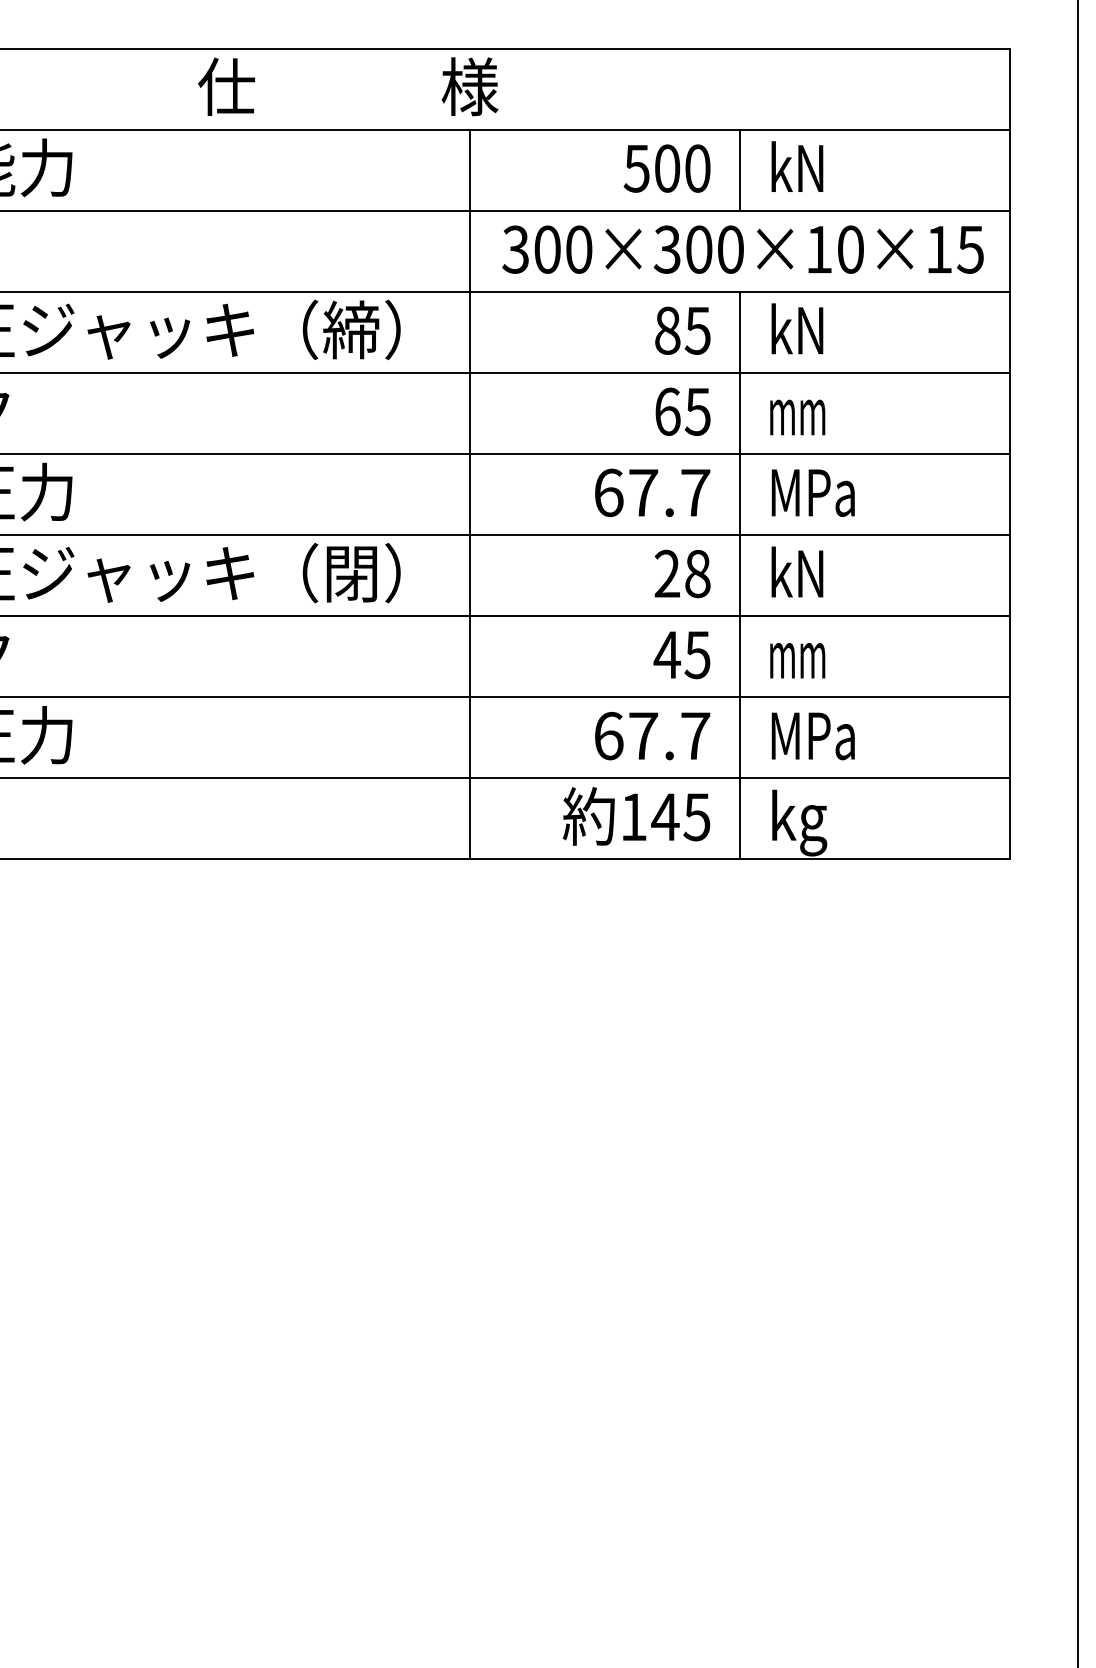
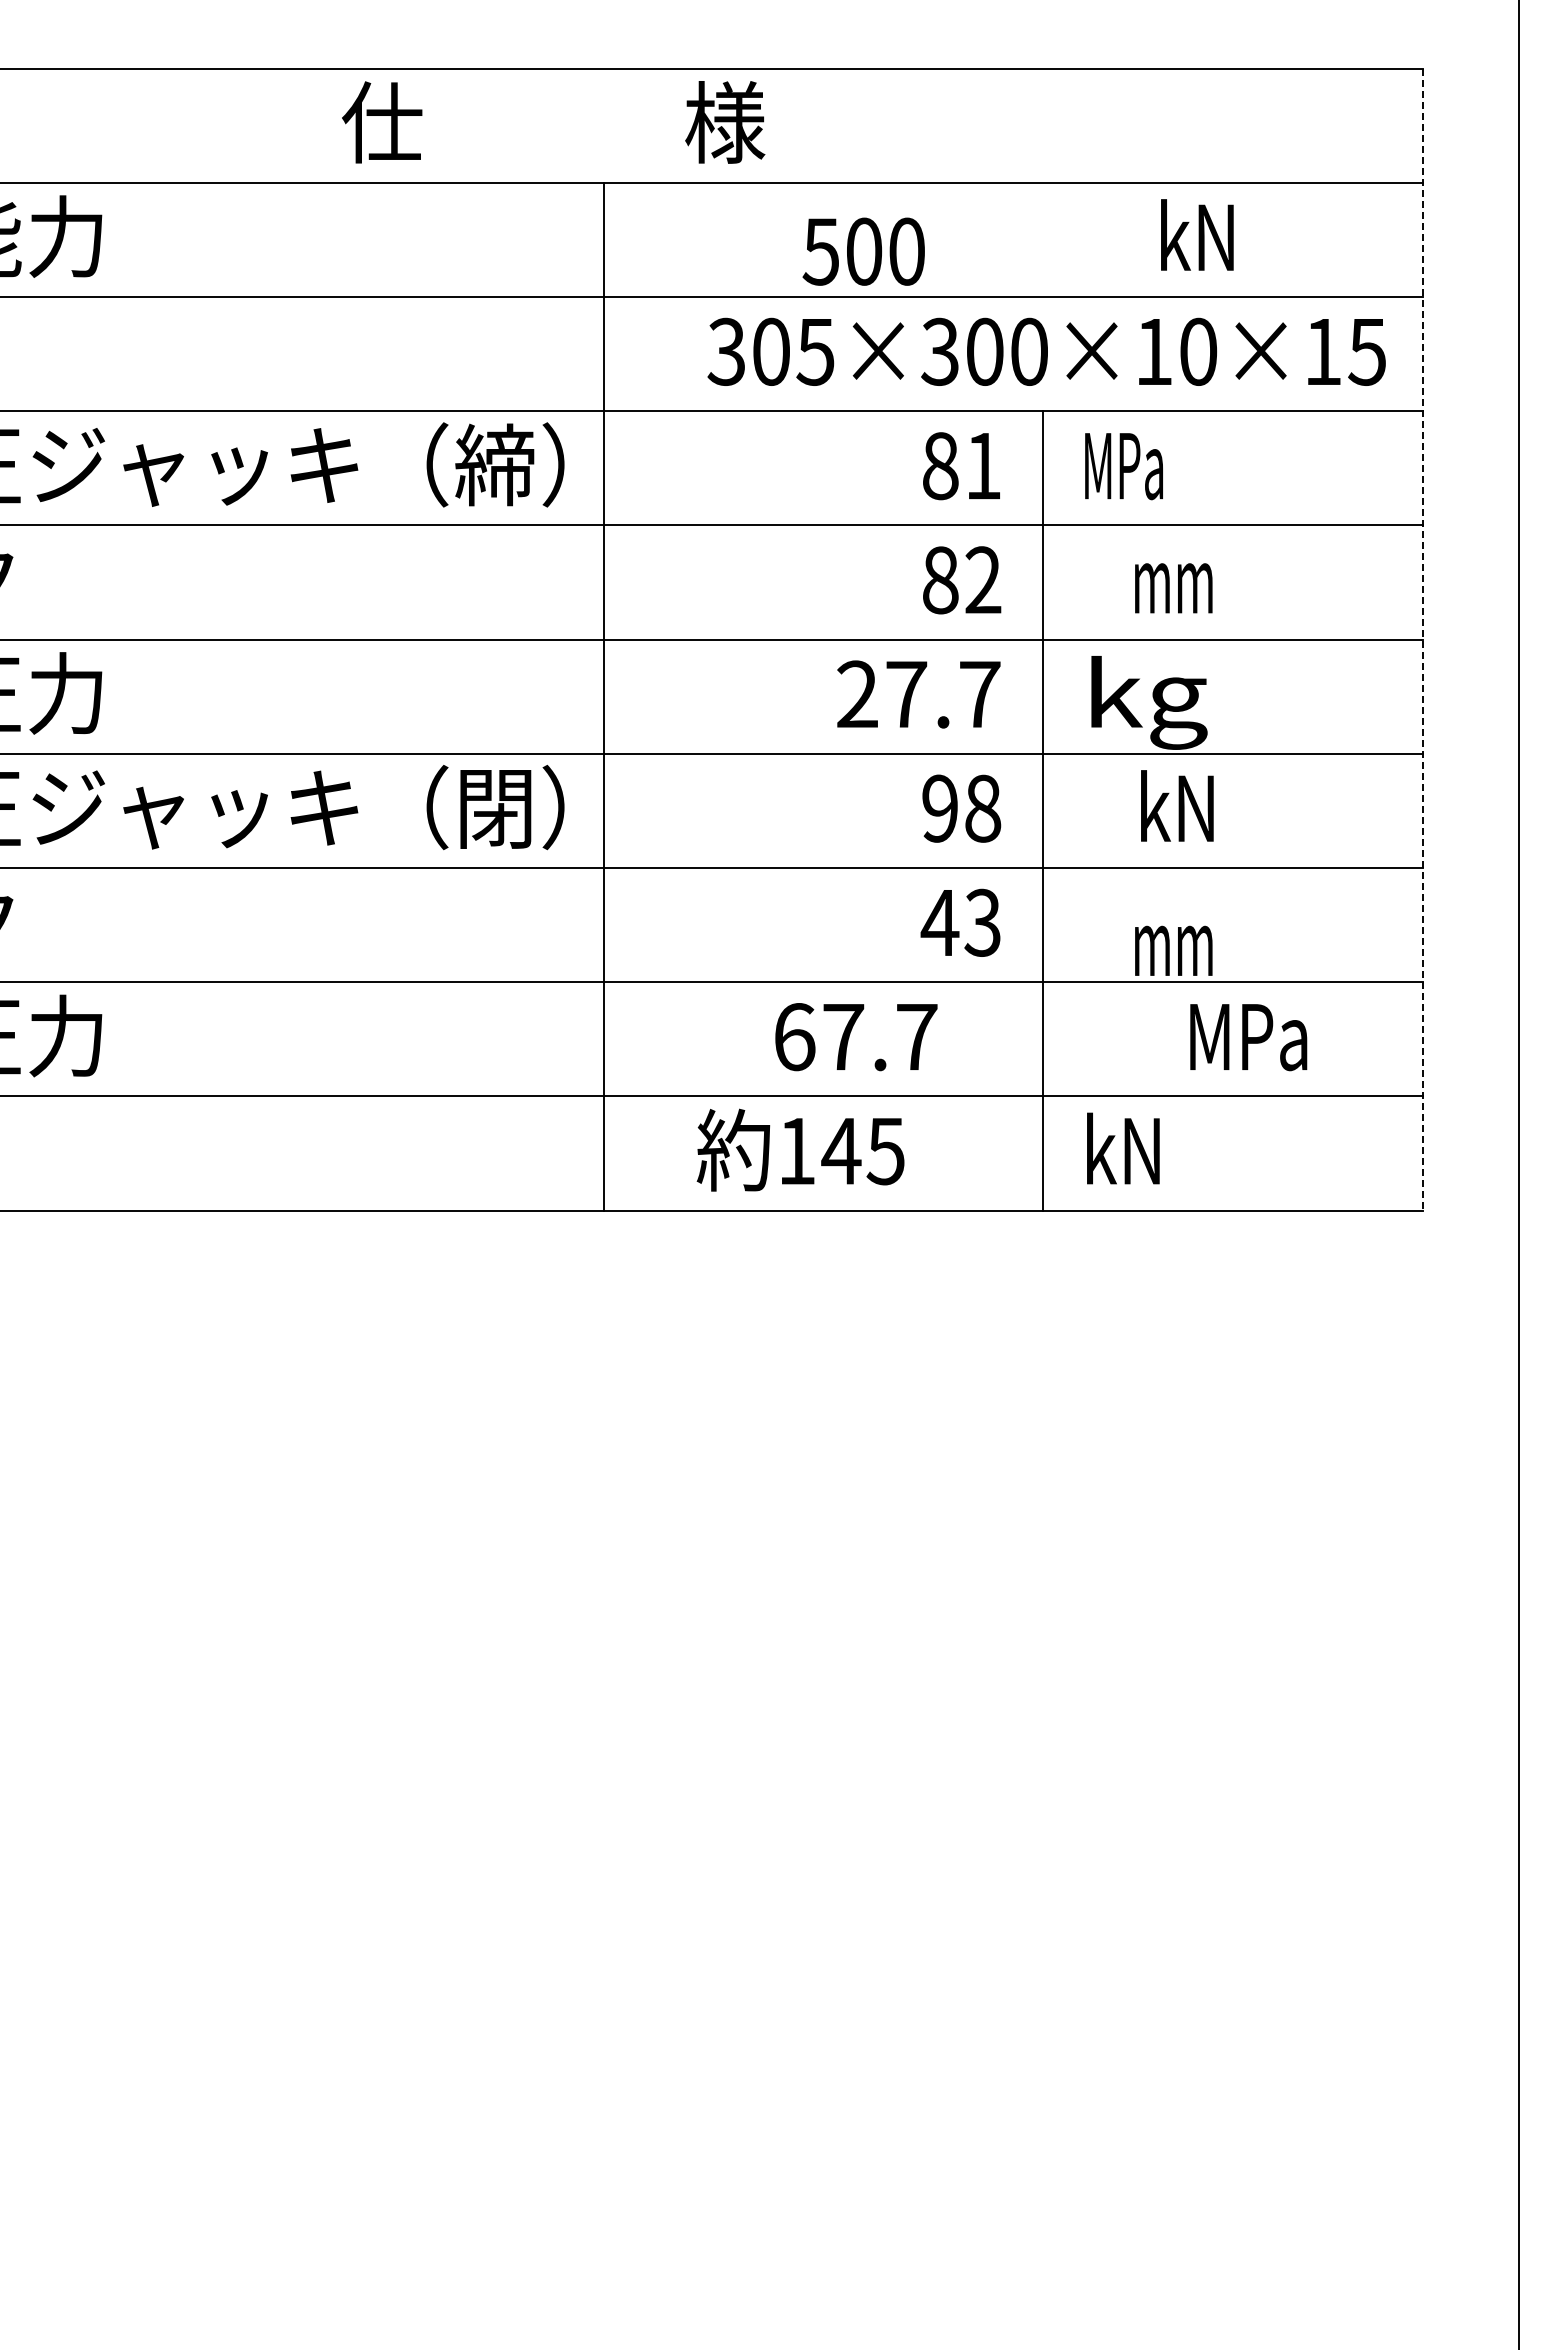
text: (348, 86) -> (553, 122), moved
text: (797, 166) -> (1197, 234), moved
text: (666, 168) -> (863, 251), moved
line: (740, 169) -> (1042, 239), removed
text: (578, 249) -> (815, 351), 300×300×10×15 -> 305×300×10×15
text: (797, 328) -> (1123, 463), kN -> MPa
text: (697, 331) -> (982, 466), 85 -> 81
text: (683, 411) -> (962, 580), 65 -> 82
text: (797, 417) -> (1173, 588), moved
line: (1010, 453) -> (1423, 639), solid -> dashed
text: (608, 492) -> (857, 694), 67.7 -> 27.7
line: (470, 494) -> (604, 696), moved
text: (814, 498) -> (1147, 702), MPa -> kg
text: (797, 571) -> (1177, 805), moved
text: (666, 573) -> (939, 808), 28 -> 98
text: (697, 654) -> (982, 922), 45 -> 43
text: (797, 660) -> (1173, 950), moved
text: (652, 736) -> (856, 1037), moved
text: (813, 736) -> (1248, 1037), moved
text: (636, 815) -> (800, 1149), moved
text: (799, 822) -> (1126, 1159), kg -> kN

